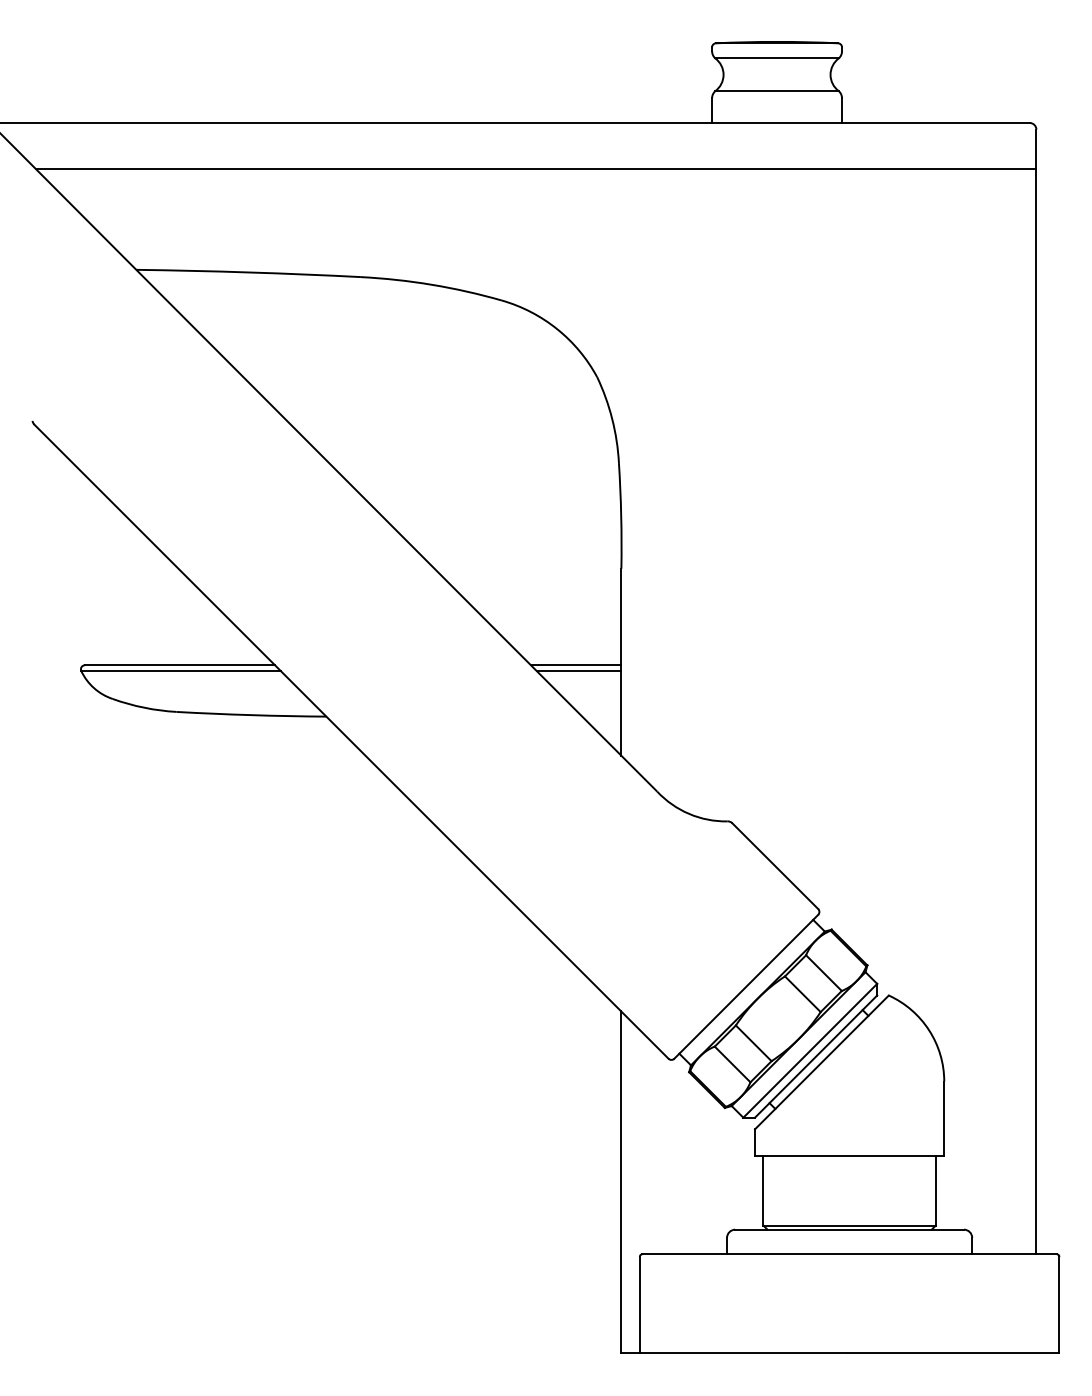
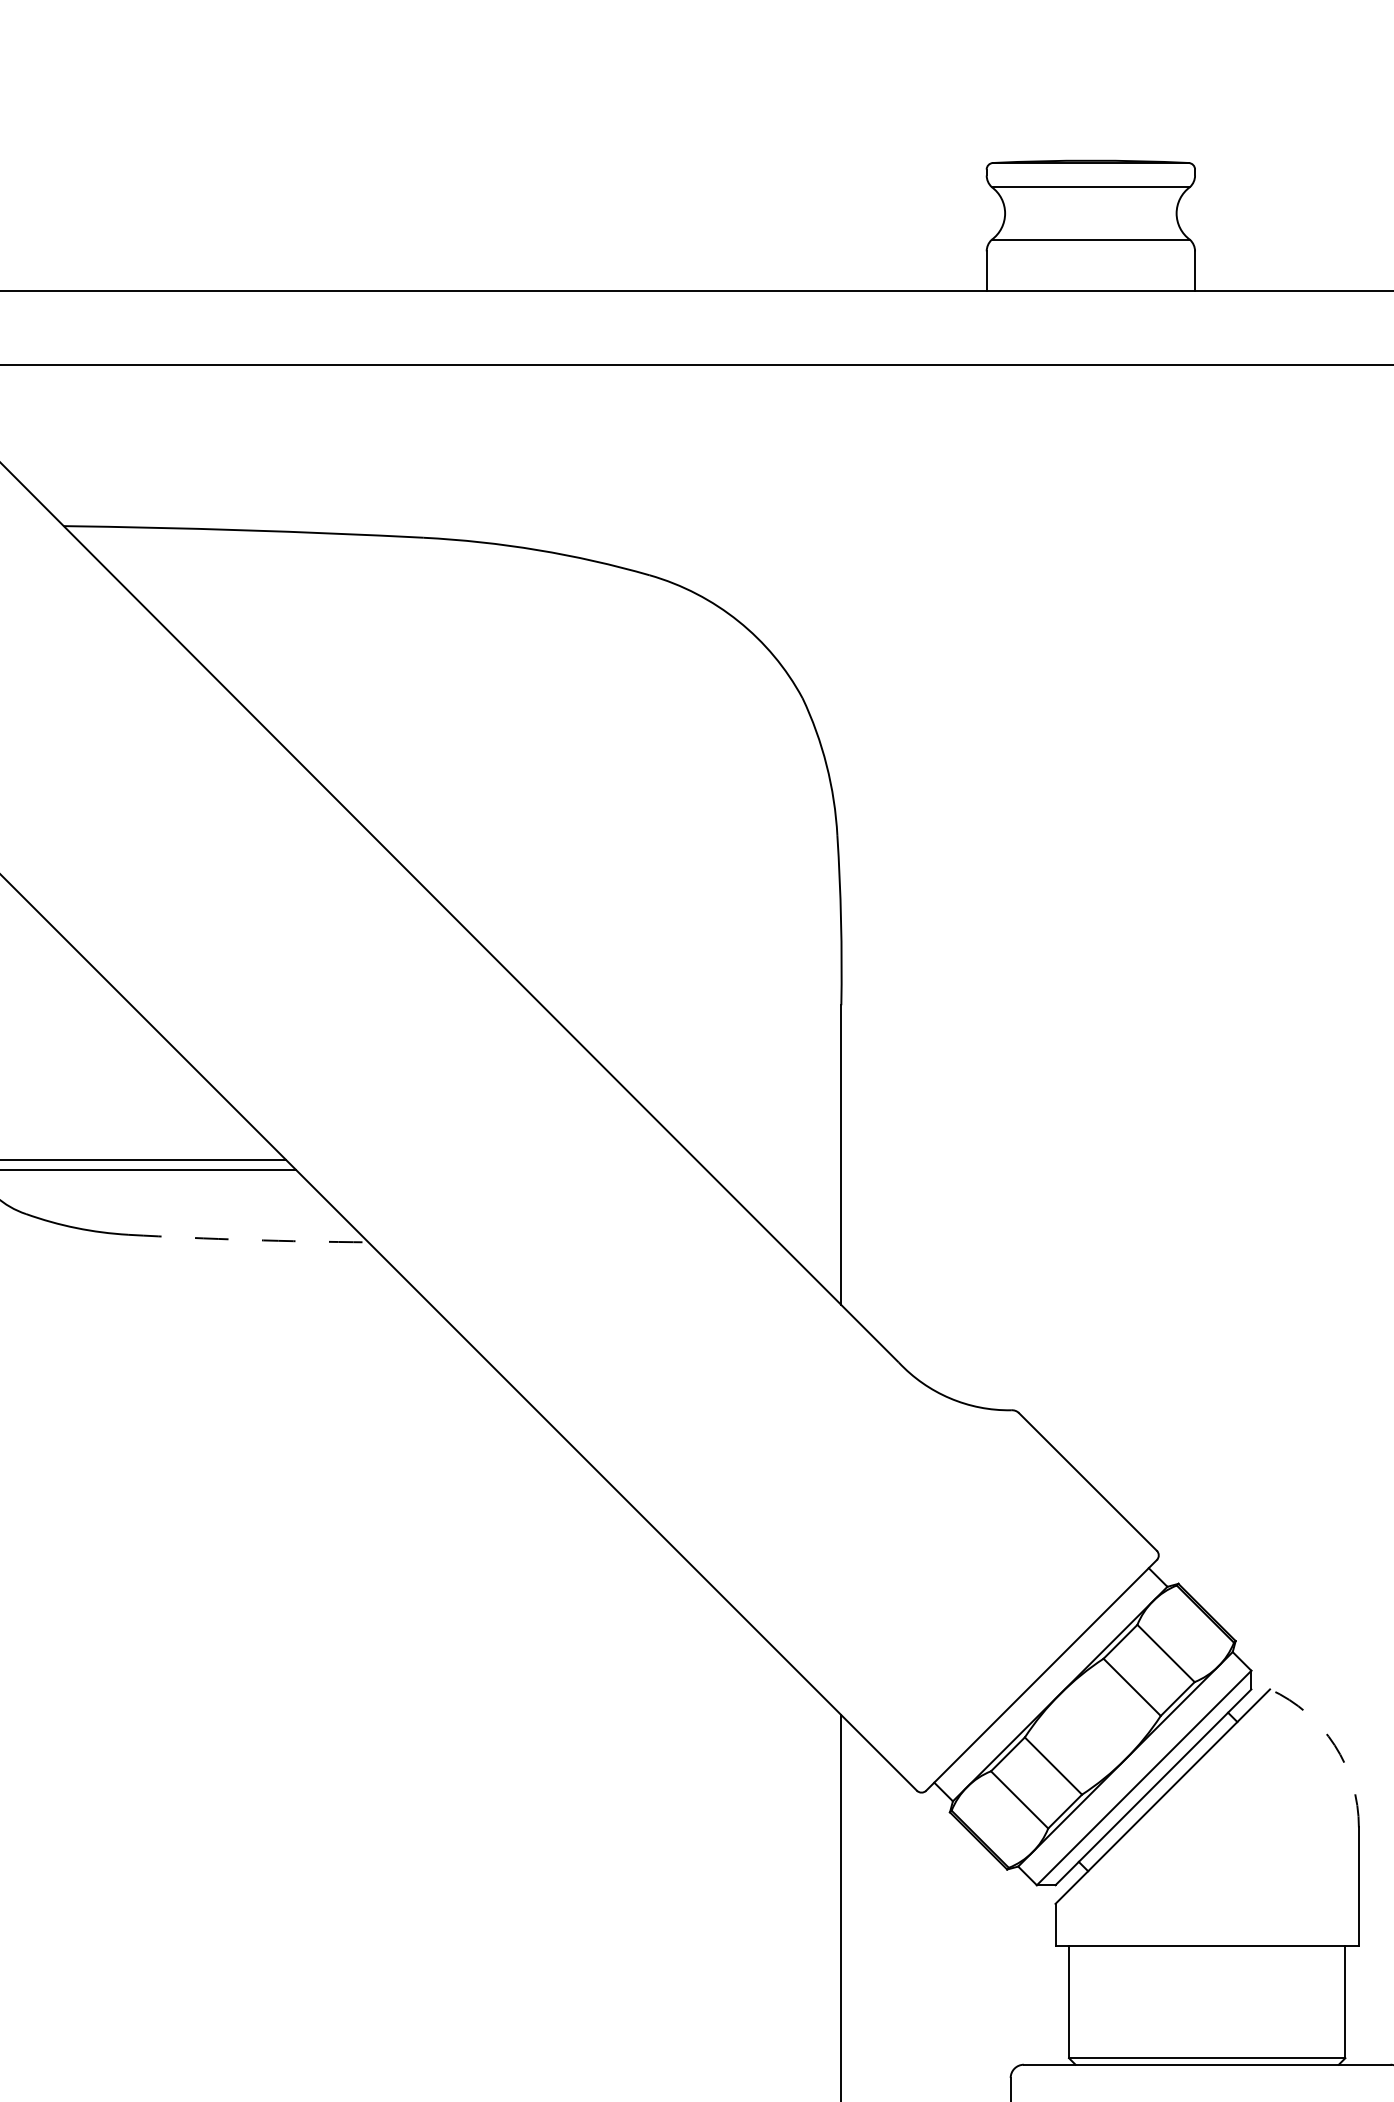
line: (575, 665) -> (767, 1160), removed
line: (579, 671) -> (774, 1169), removed
arc: (251, 715) -> (248, 1240), solid -> dashed
arc: (929, 1030) -> (1335, 1745), solid -> dashed

